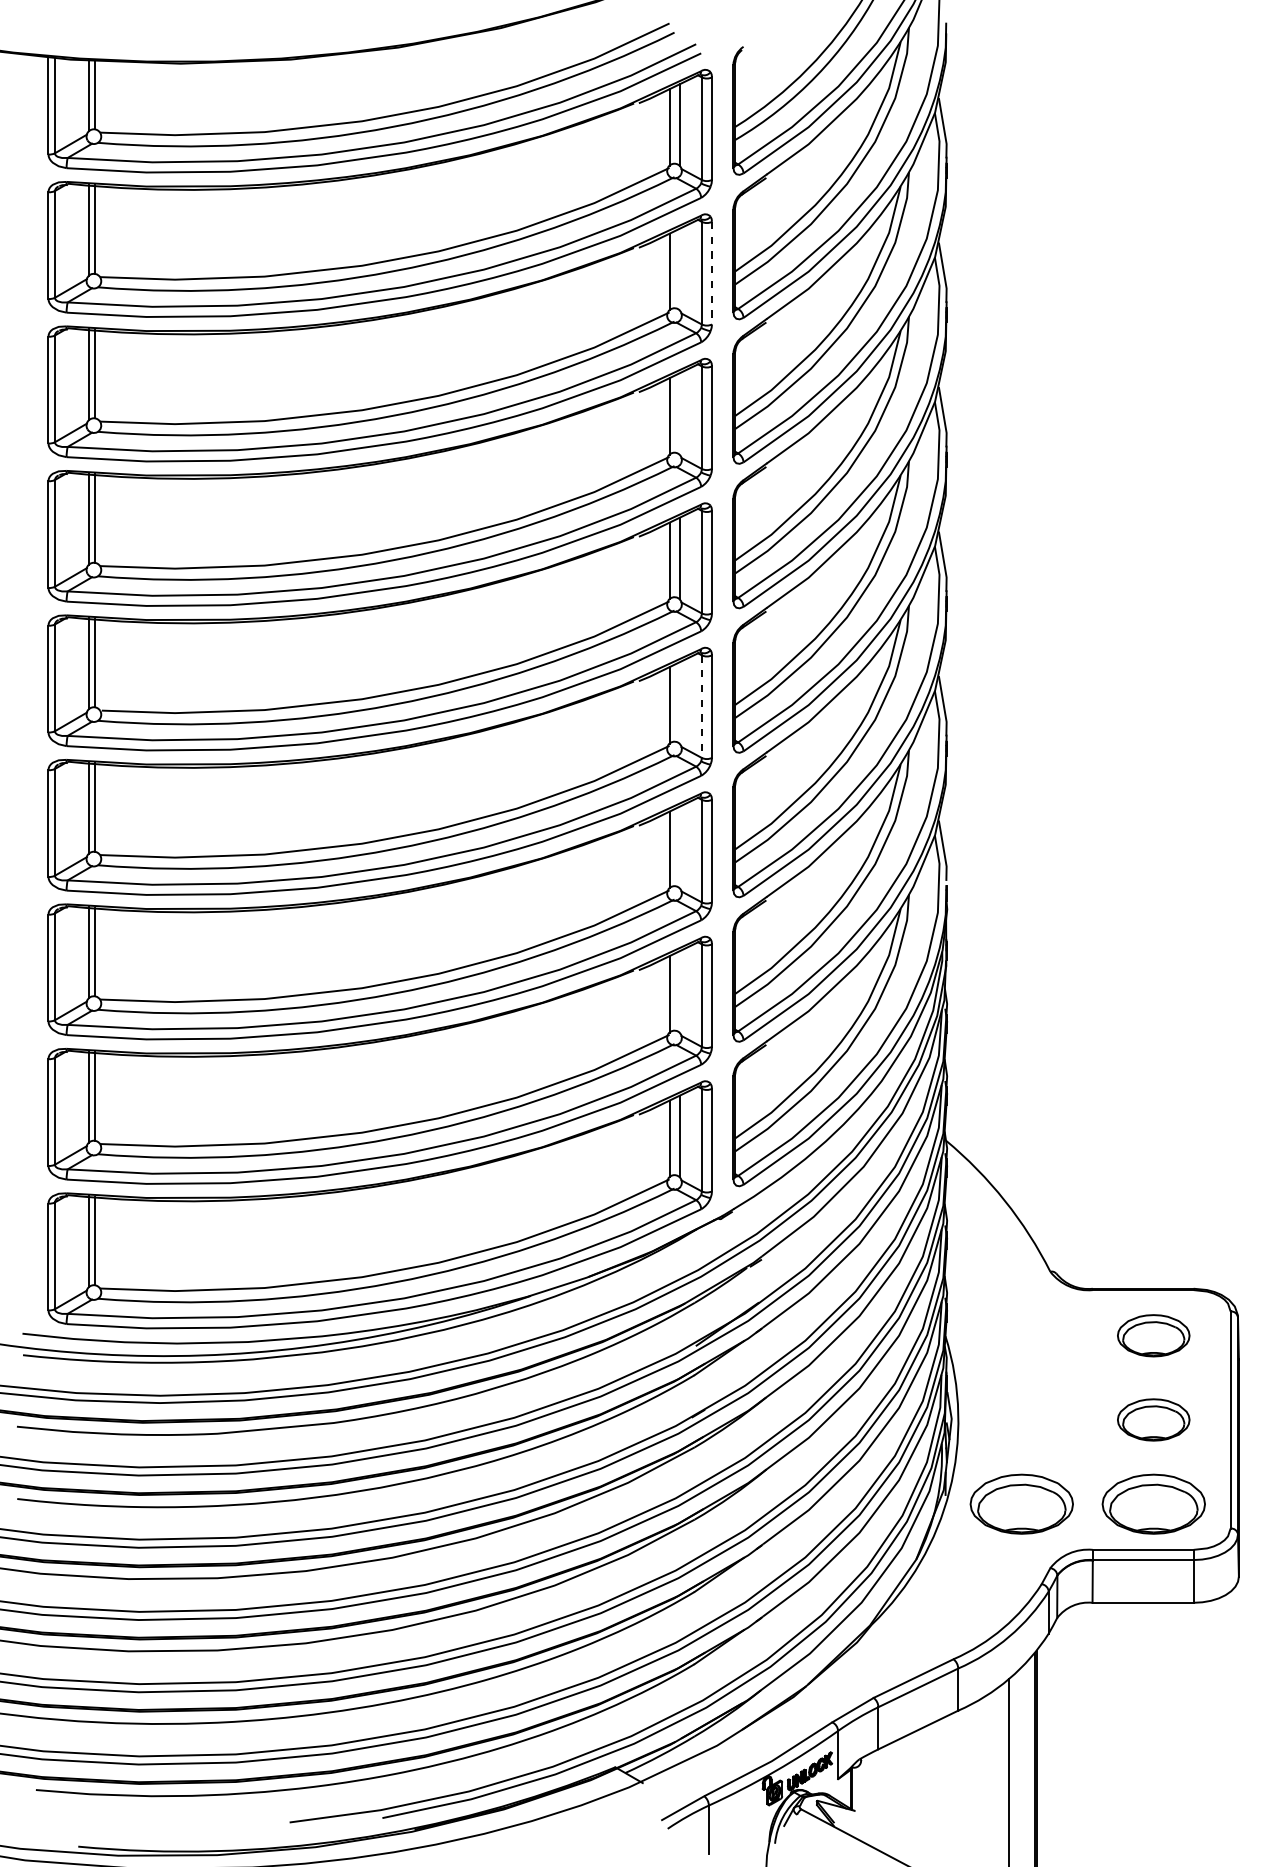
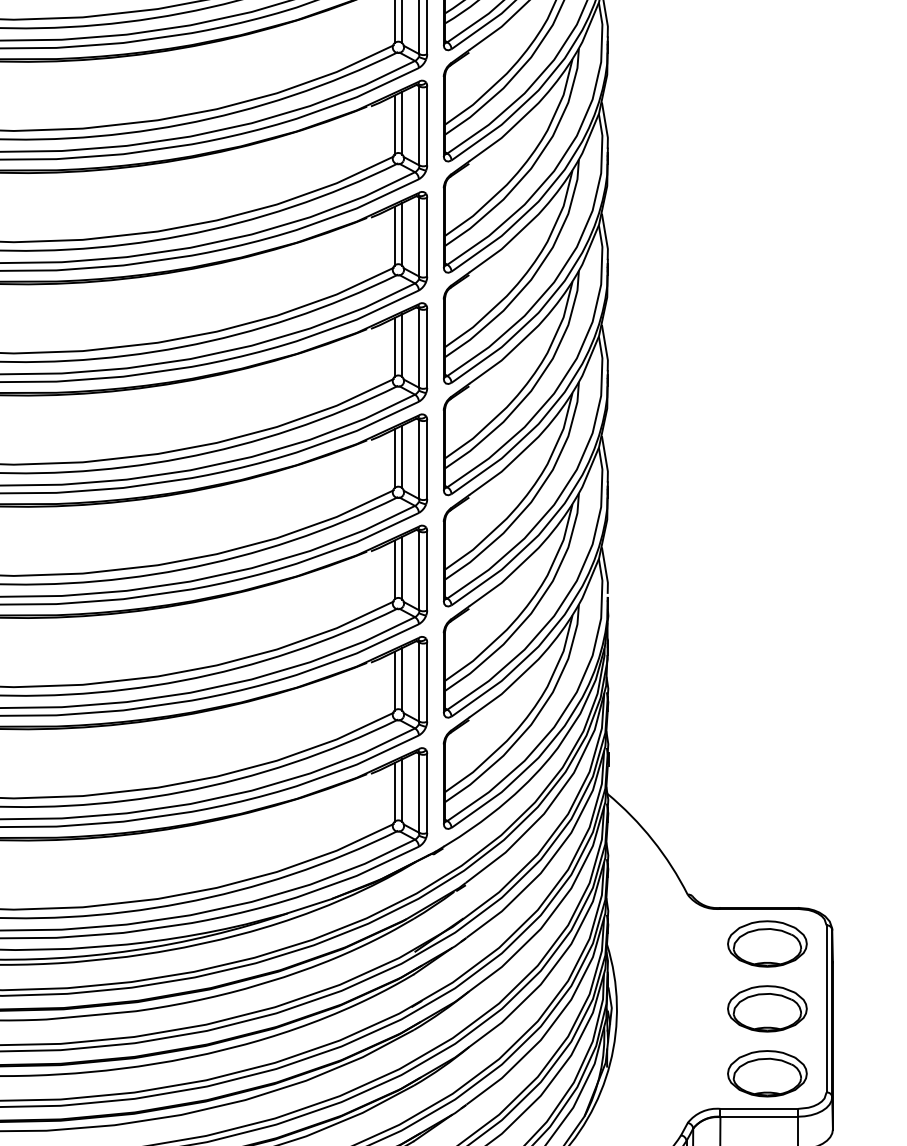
line: (679, 269) -> (402, 123), added
line: (712, 273) -> (427, 126), dashed -> solid
line: (679, 413) -> (402, 234), added
line: (679, 702) -> (402, 456), added
line: (701, 707) -> (419, 460), dashed -> solid
line: (679, 847) -> (402, 568), added
line: (679, 991) -> (402, 679), added
part: (1153, 1335) -> (767, 943), size x1.43
part: (1153, 1419) -> (767, 1008), size x1.43
part: (1021, 1503) -> (665, 1073), removed

